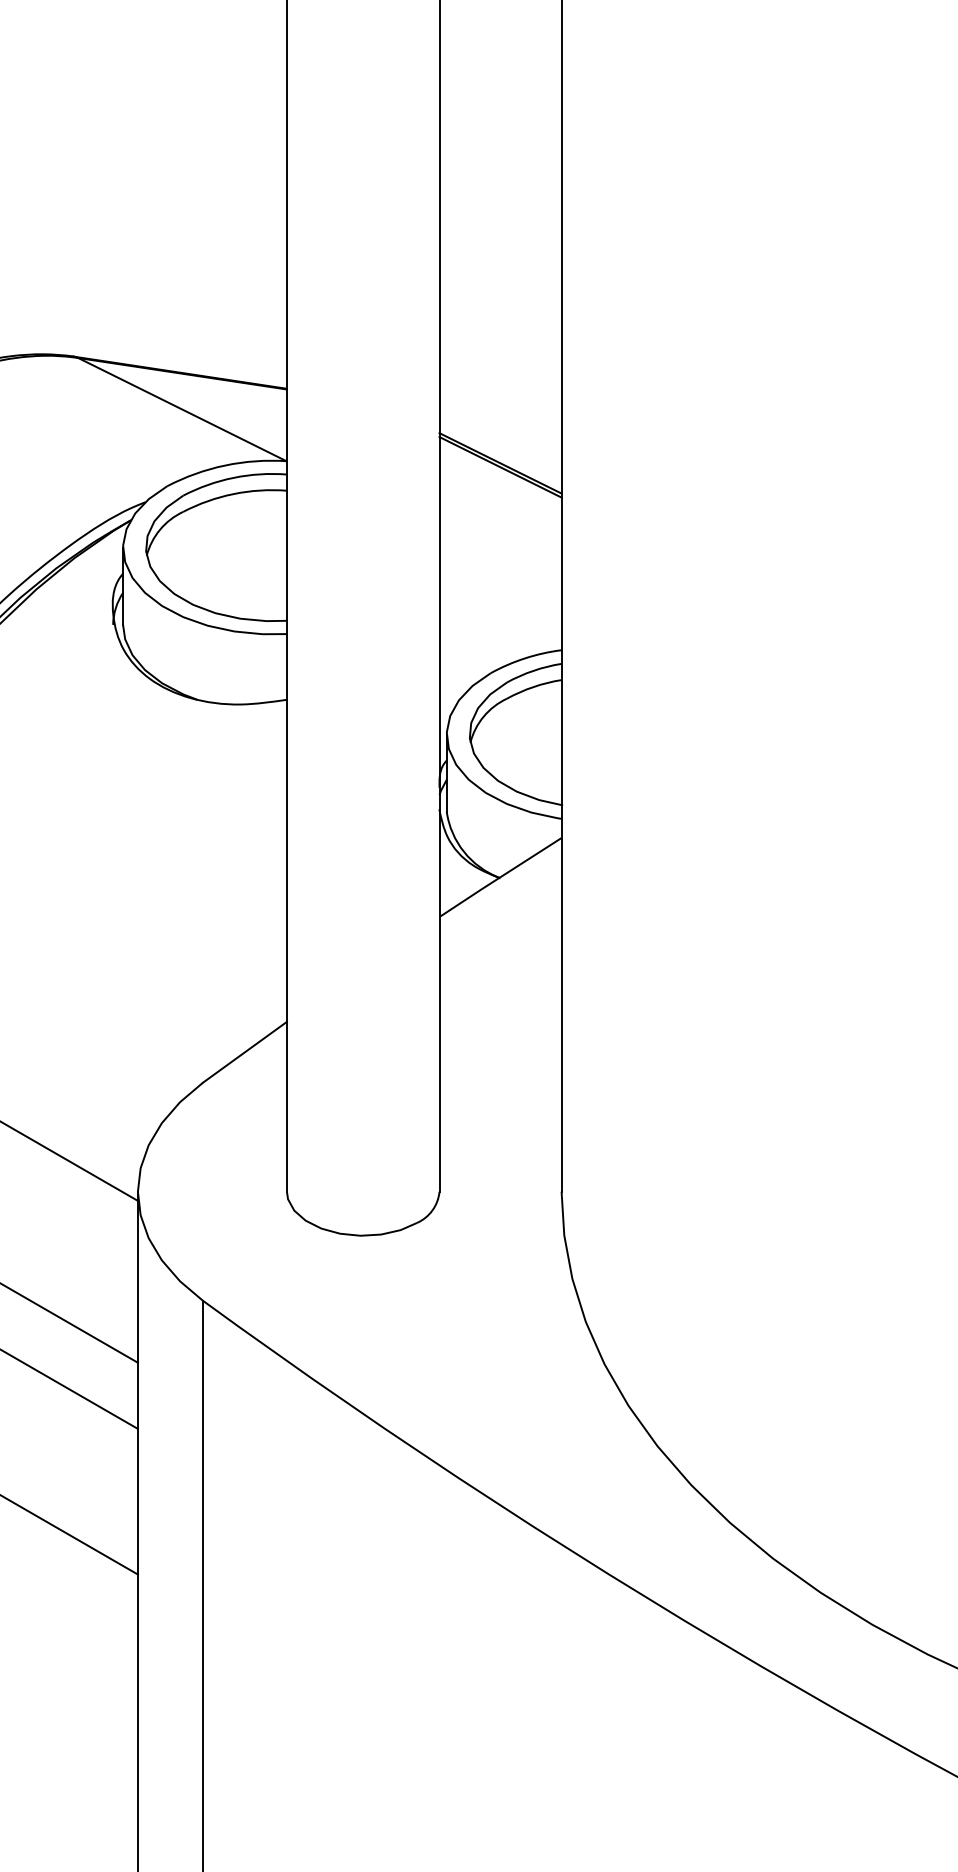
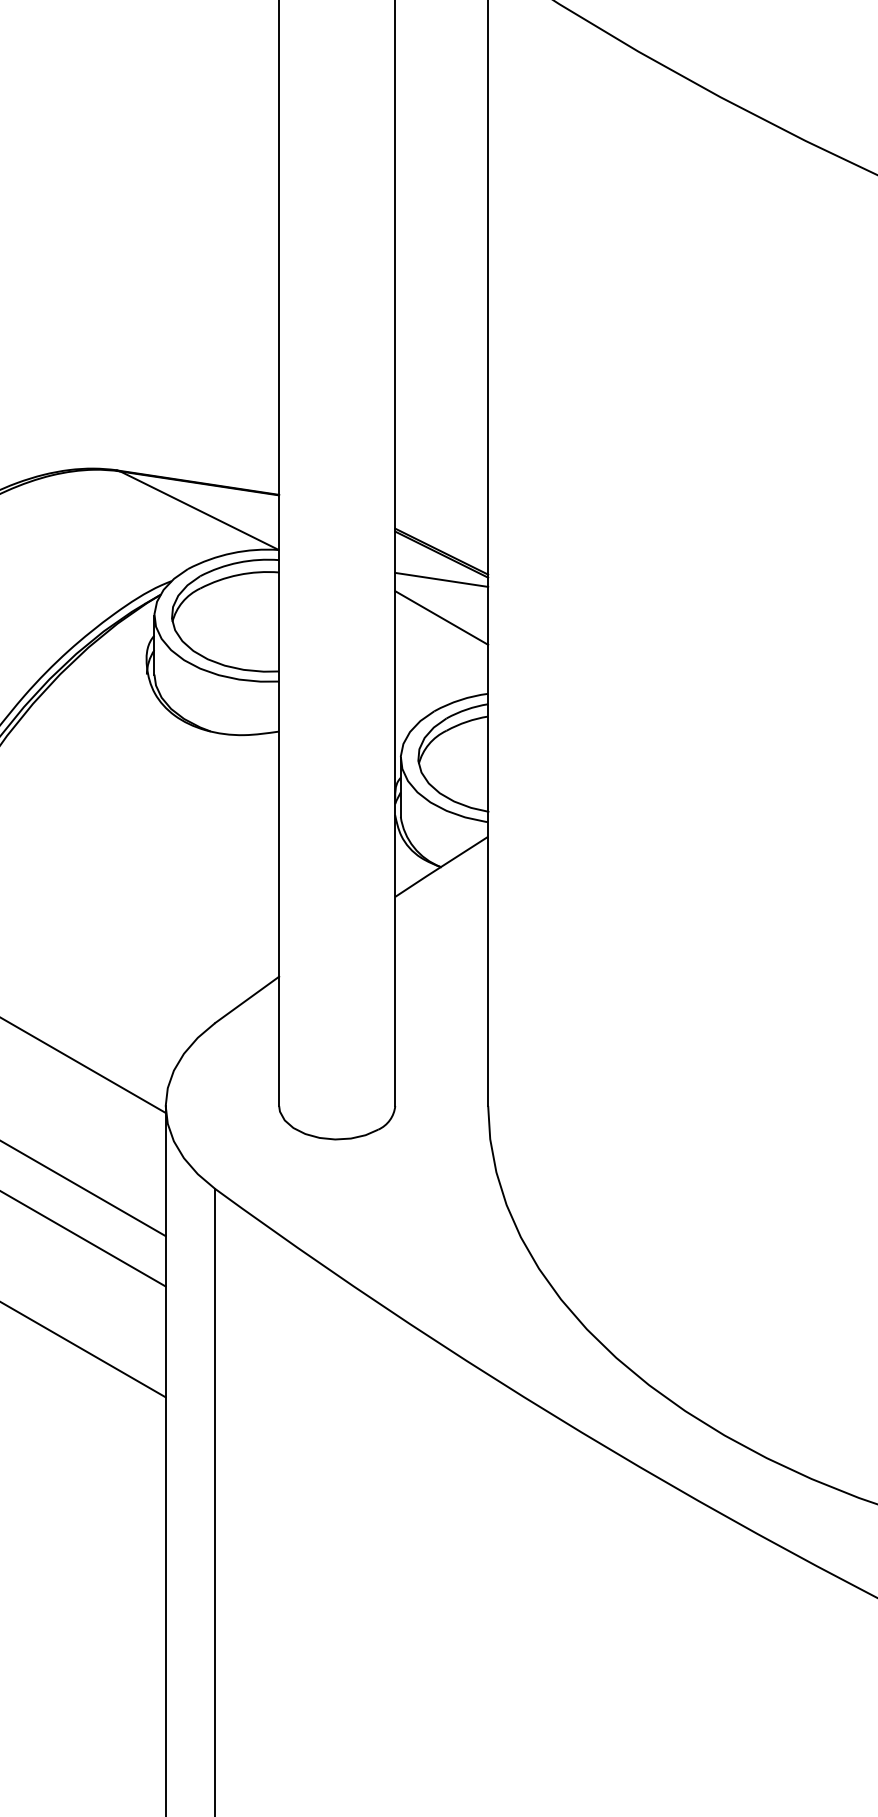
line: (500, 499) -> (441, 579), added
line: (500, 549) -> (441, 617), added

